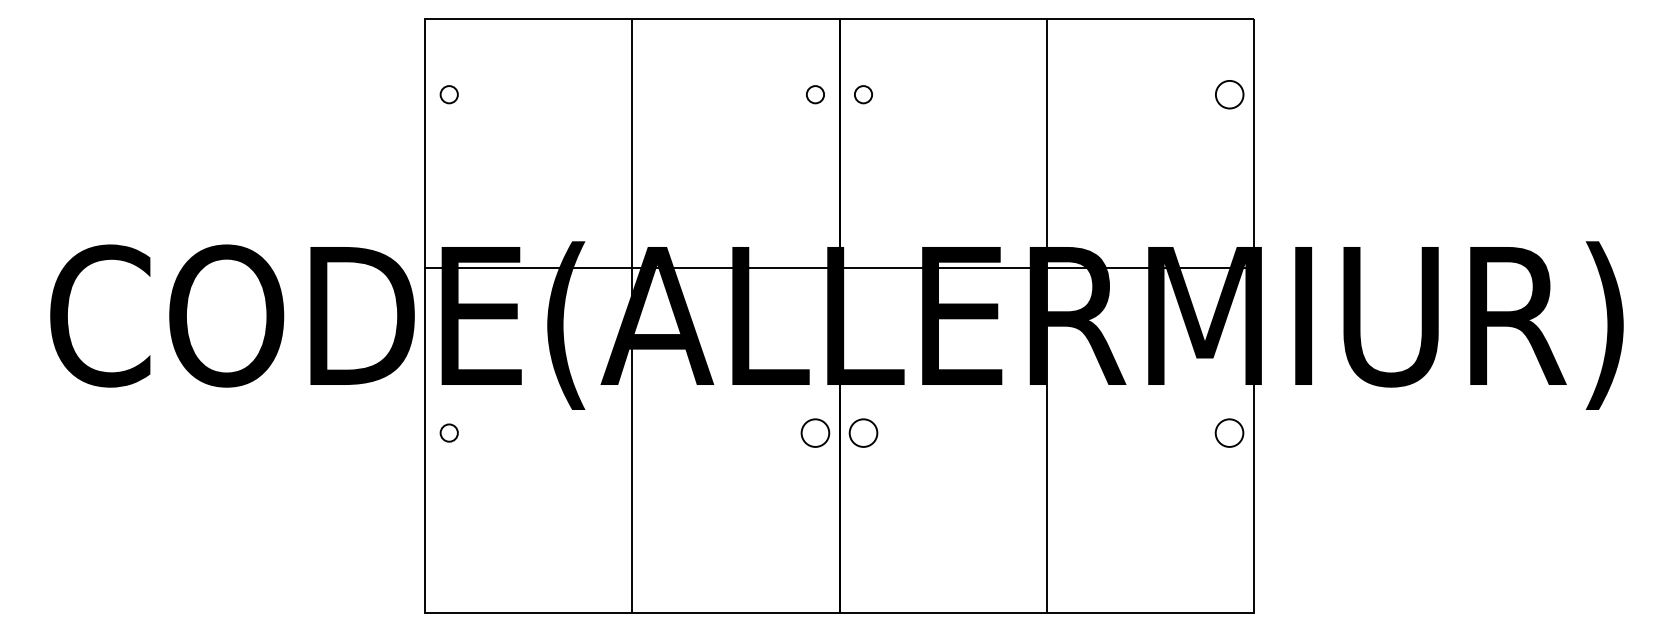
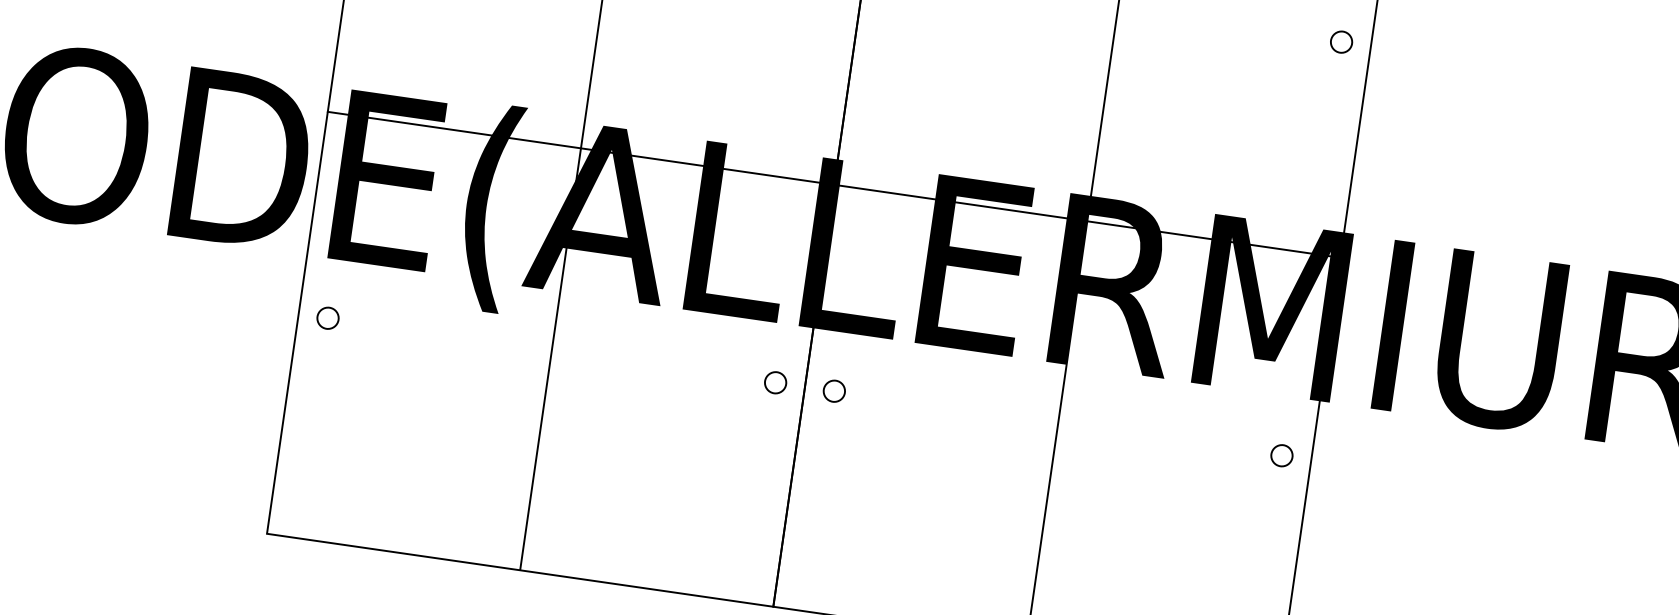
circle: (1229, 94) -> (1341, 41), size x0.62
circle: (815, 432) -> (775, 382), size x0.62
circle: (863, 432) -> (834, 390), size x0.62
circle: (1229, 432) -> (1281, 454), size x0.62

